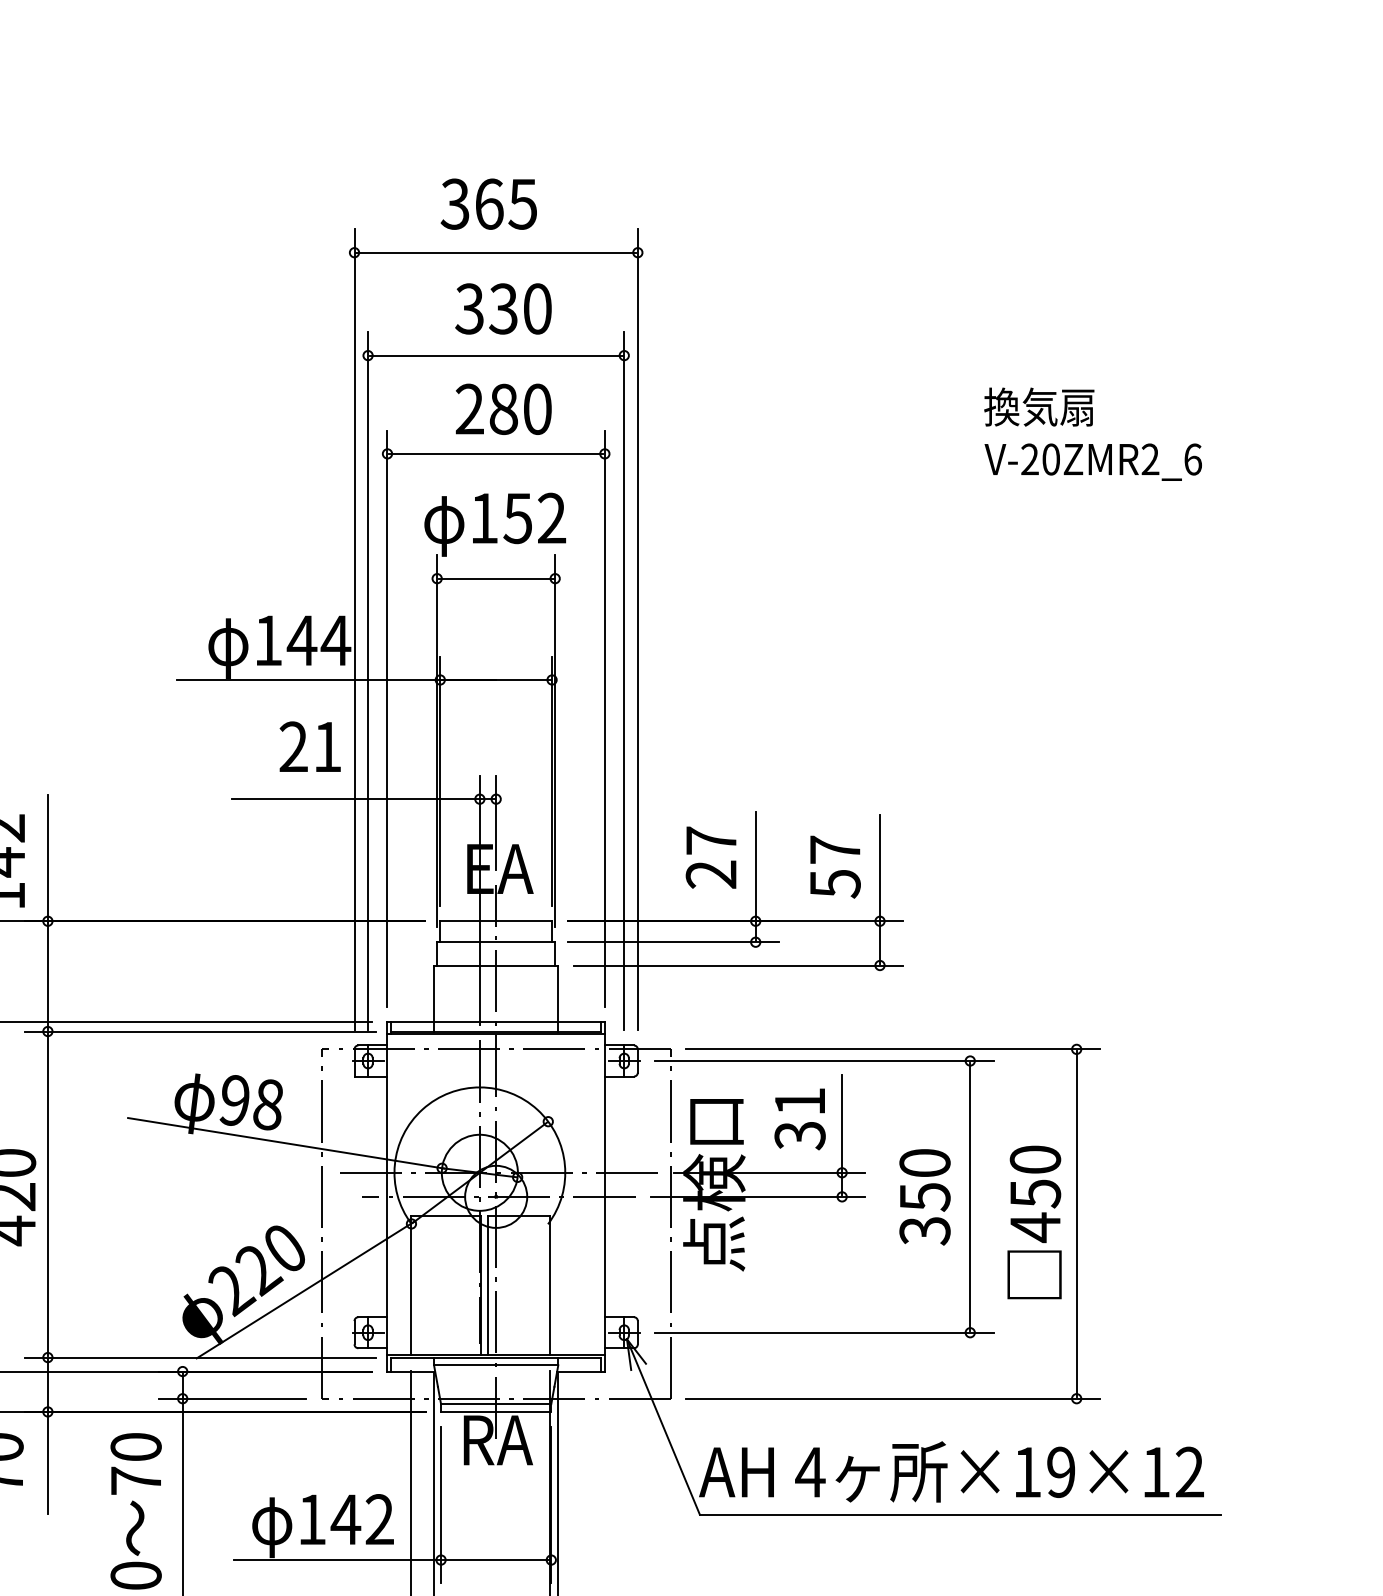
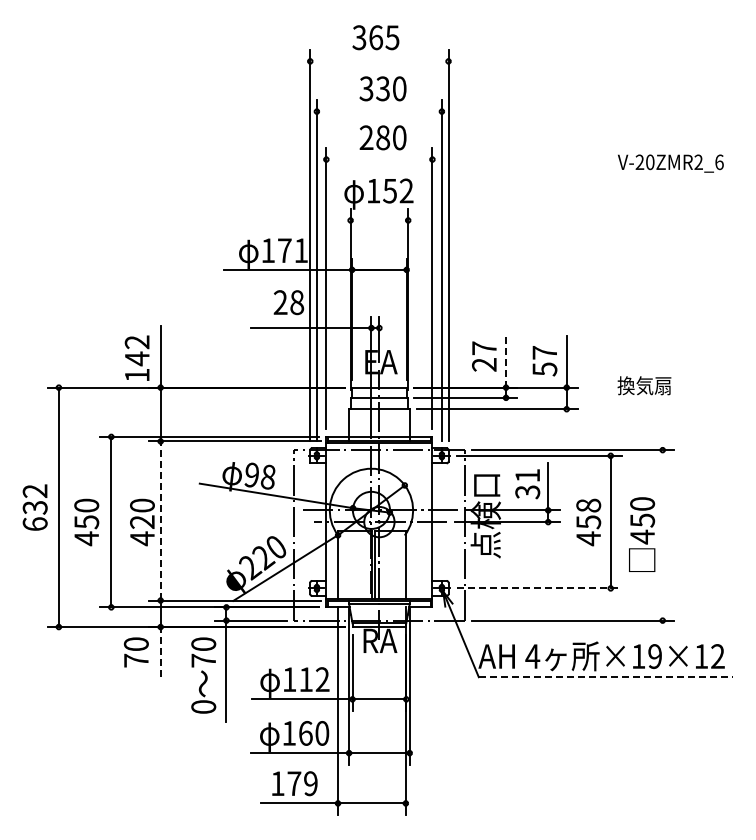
line: (496, 252) -> (379, 61), removed
line: (496, 355) -> (379, 111), removed
text: (1039, 406) -> (644, 385), moved
line: (496, 453) -> (379, 159), removed
line: (496, 578) -> (379, 220), removed
text: (318, 640) -> (292, 250), 144 -> 171
text: (328, 746) -> (297, 302), 21 -> 28
line: (756, 865) -> (506, 360), solid -> dashed
line: (47, 1193) -> (160, 520), solid -> dashed
text: (924, 1197) -> (588, 522), 350 -> 458
line: (1076, 1222) -> (662, 534), removed
line: (824, 1332) -> (539, 588), solid -> dashed
line: (47, 1459) -> (160, 650), solid -> dashed
line: (961, 1515) -> (606, 677), solid -> dashed
text: (344, 1519) -> (305, 679), 142 -> 112

